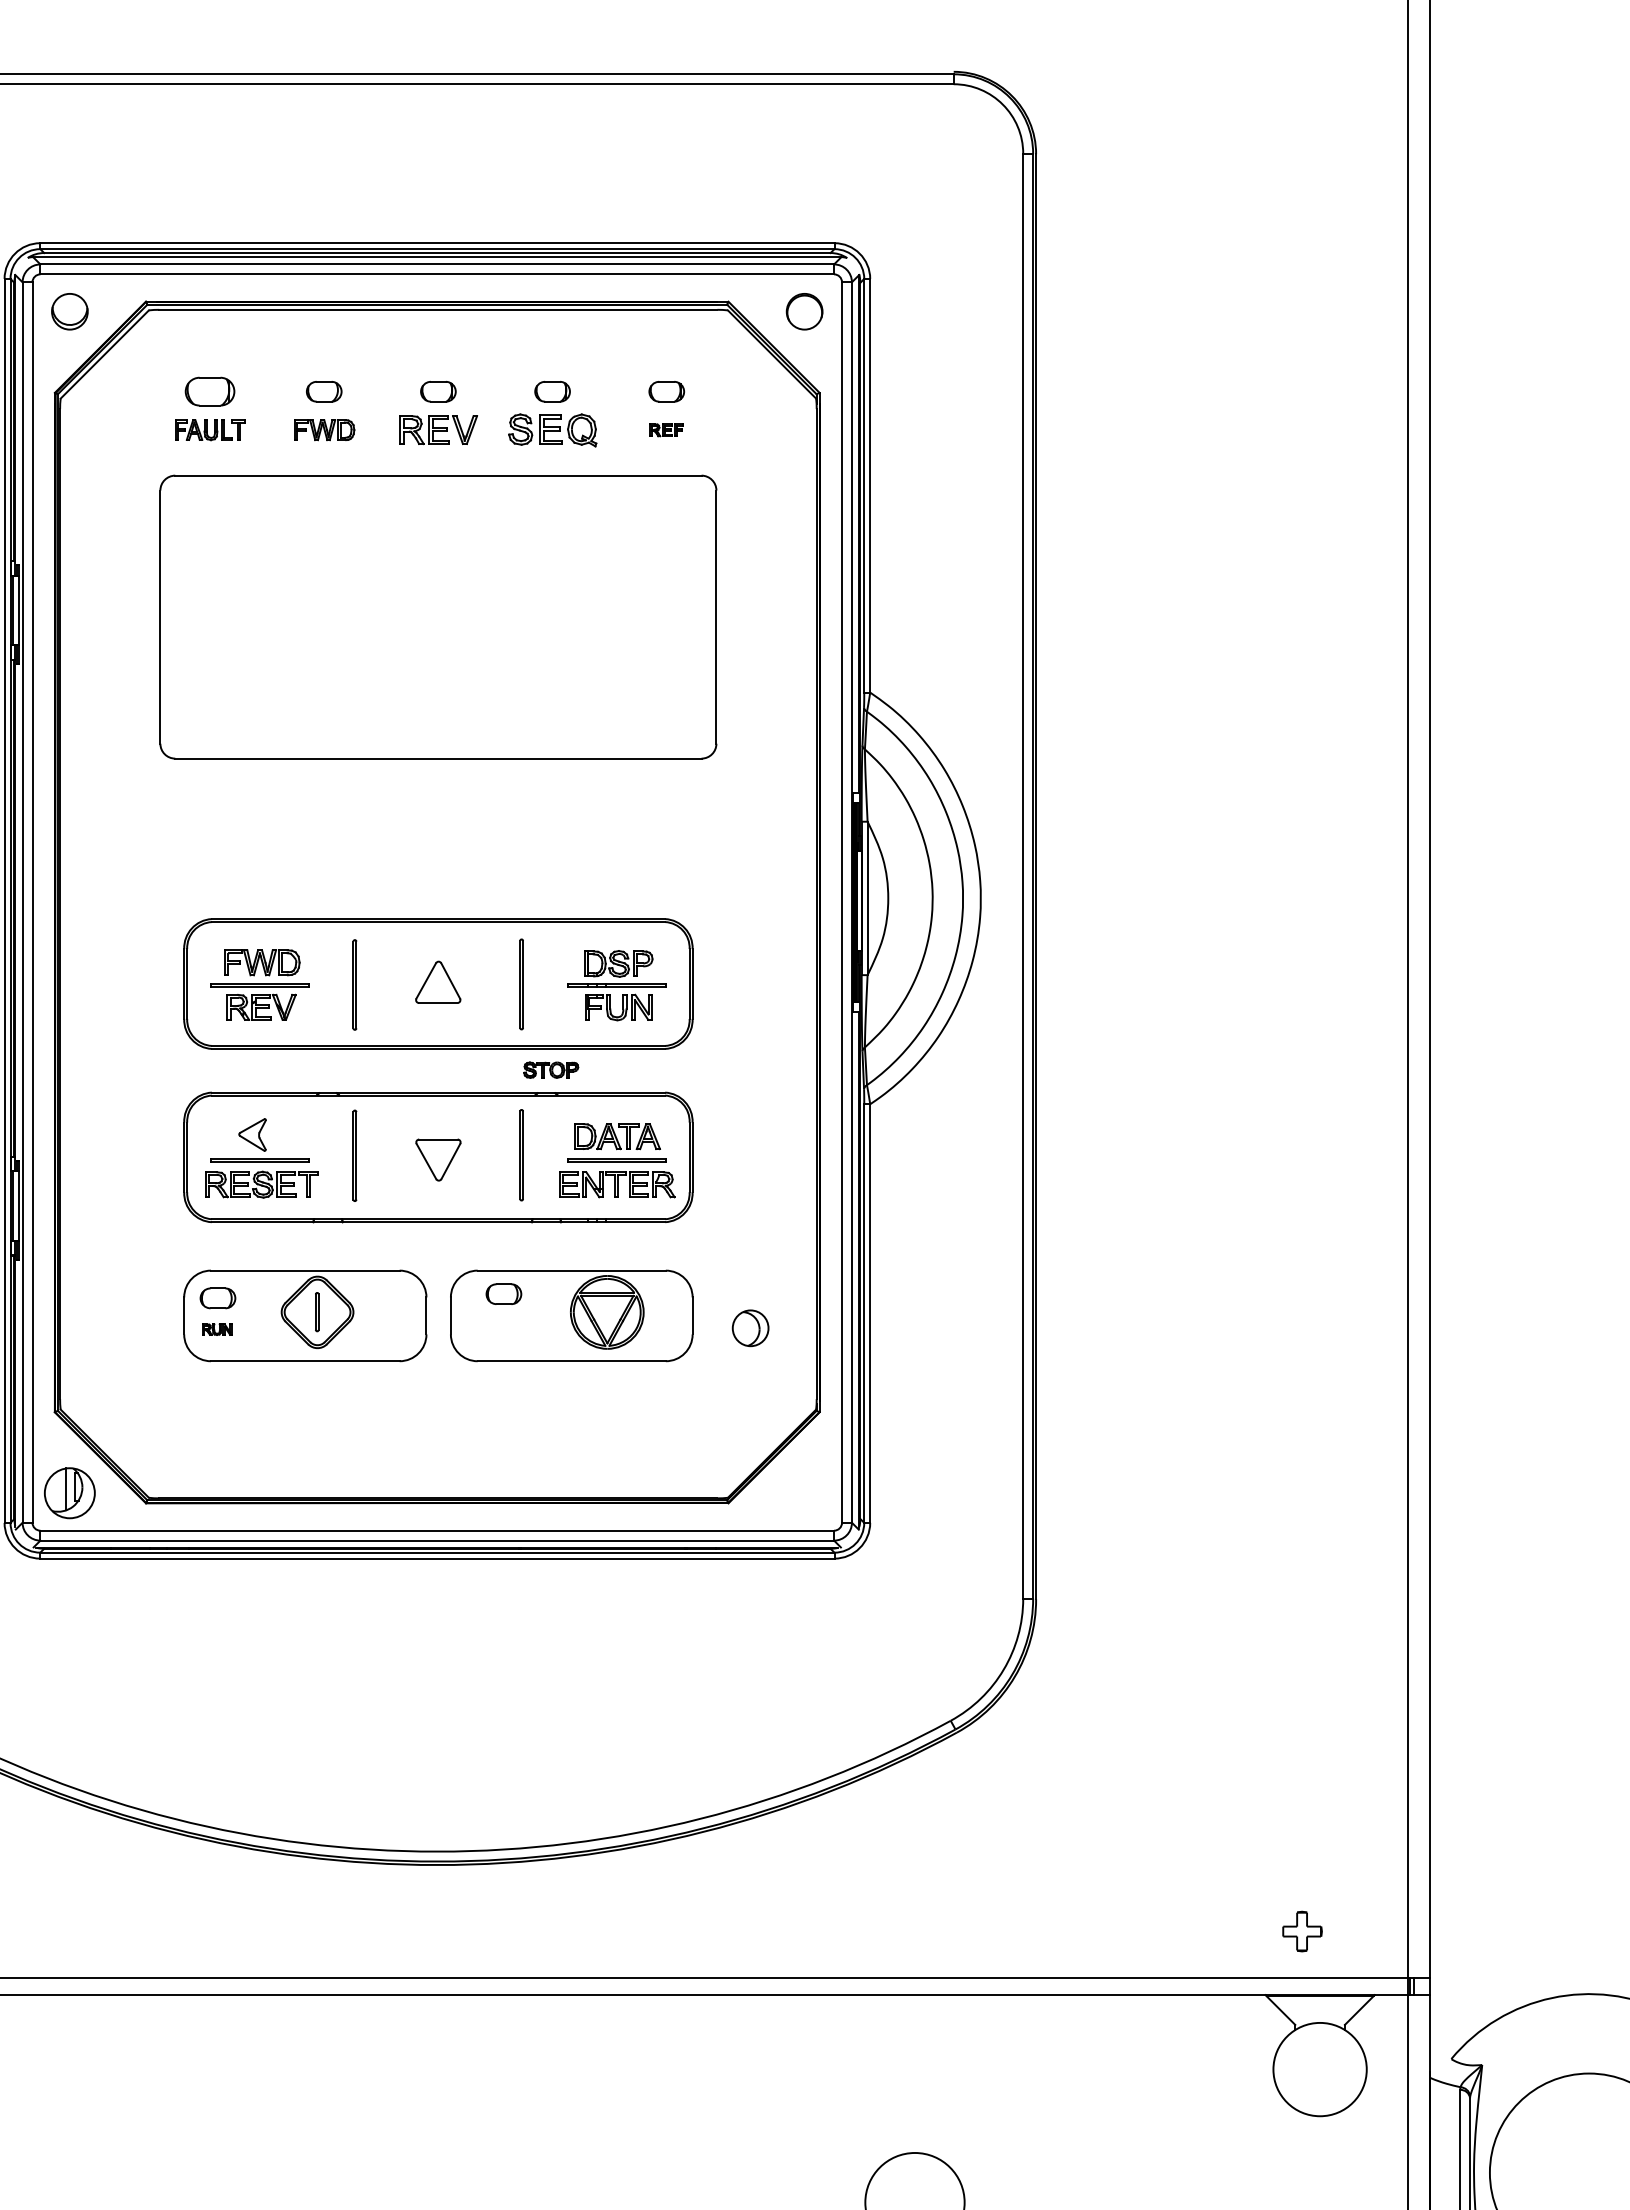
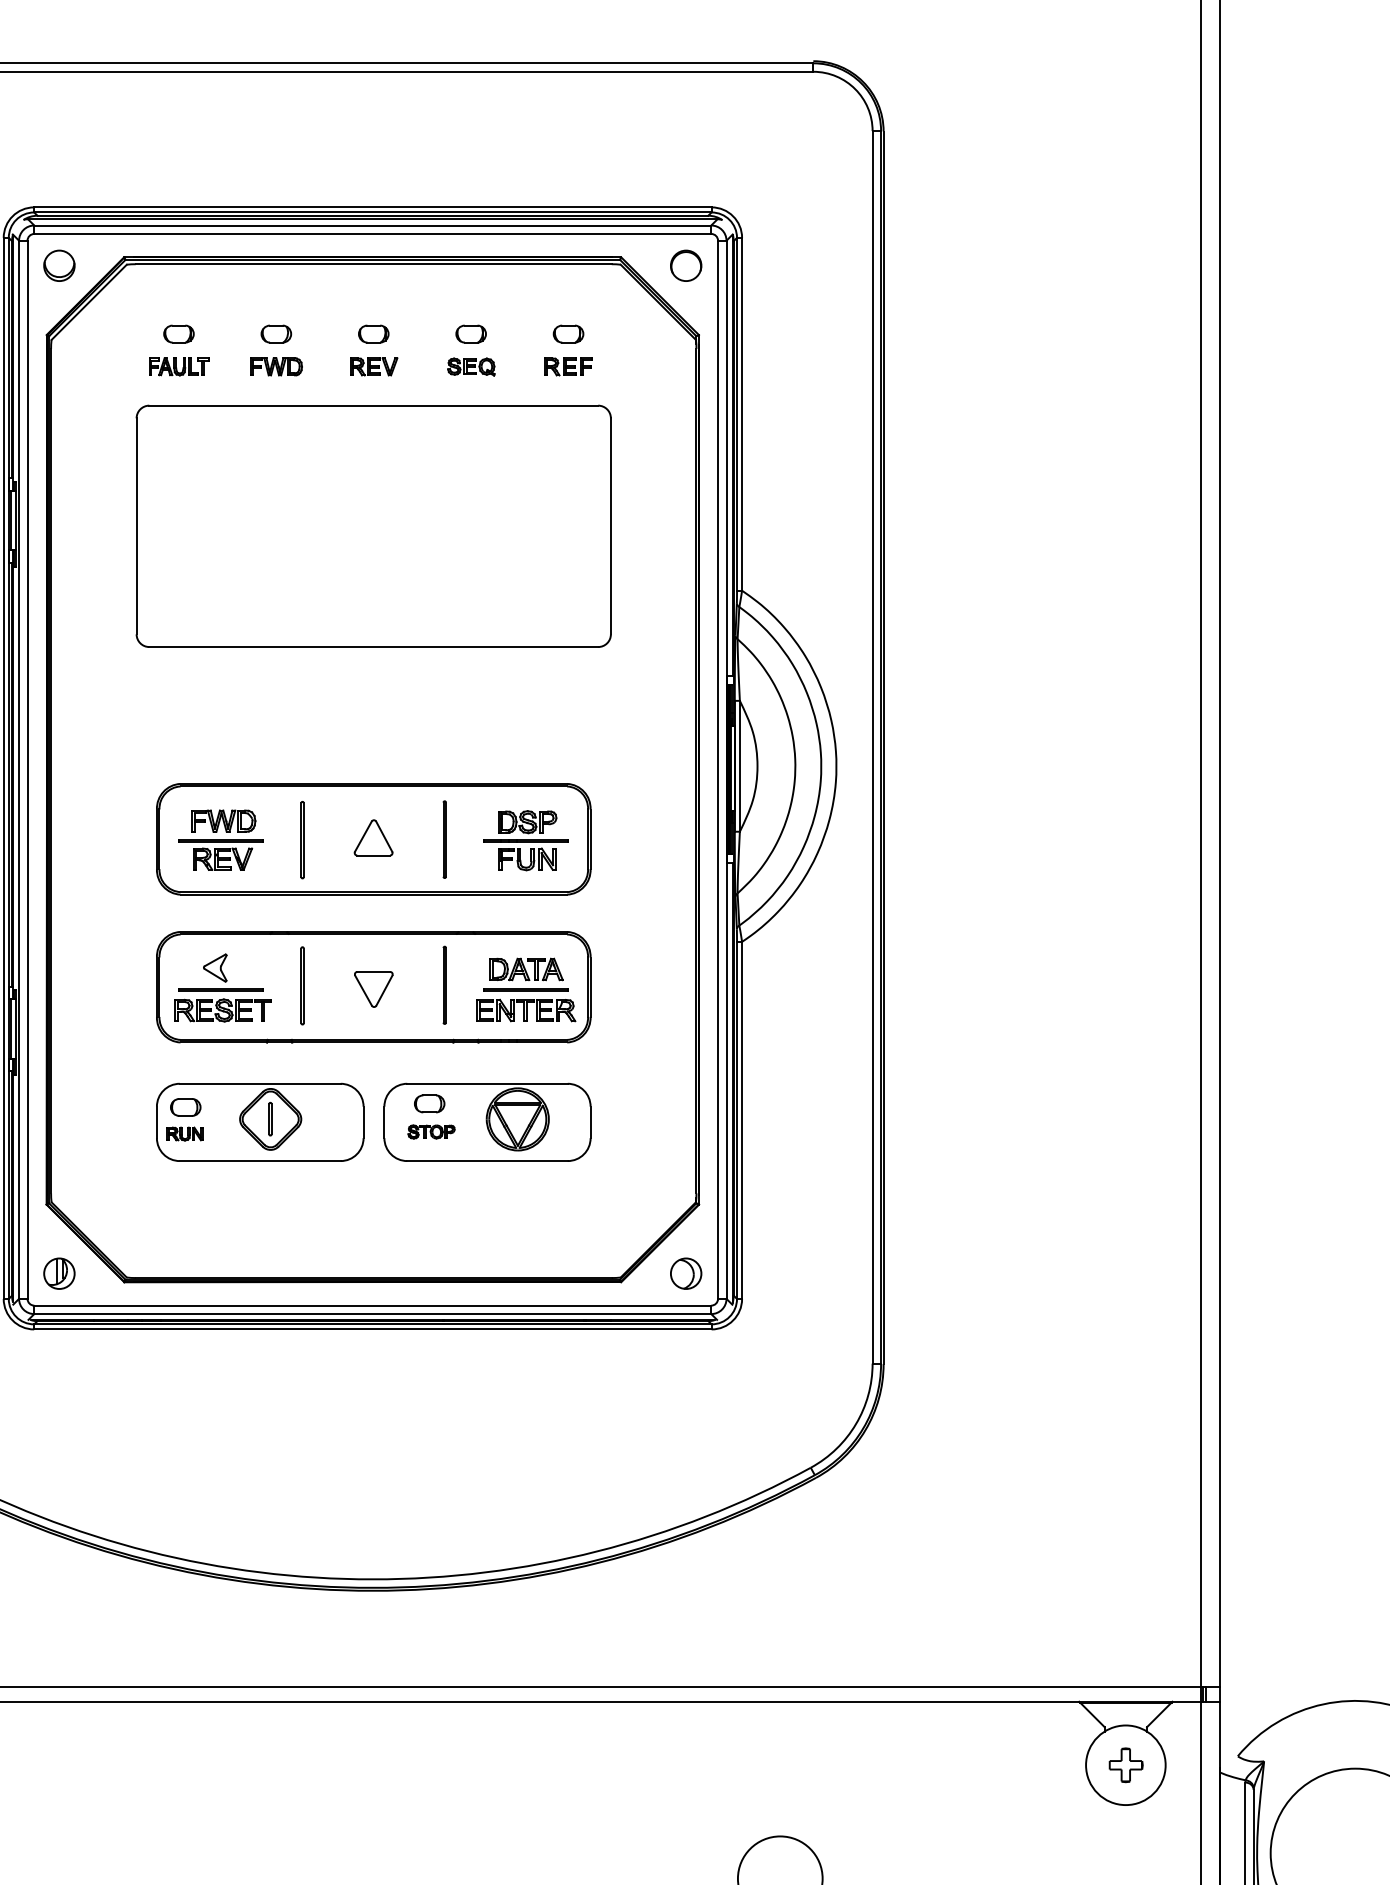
part: (209, 391) -> (178, 333), size x0.71
part: (438, 430) -> (373, 367), size x0.71
part: (552, 430) -> (471, 367), size x0.62
part: (666, 430) -> (568, 367), size x1.67
part: (551, 1069) -> (431, 1131), moved
part: (750, 1328) -> (686, 1273), moved
part: (216, 1329) -> (184, 1133), size x1.43
part: (69, 1493) -> (59, 1273), size x0.71
part: (1302, 1931) -> (1126, 1765), moved

